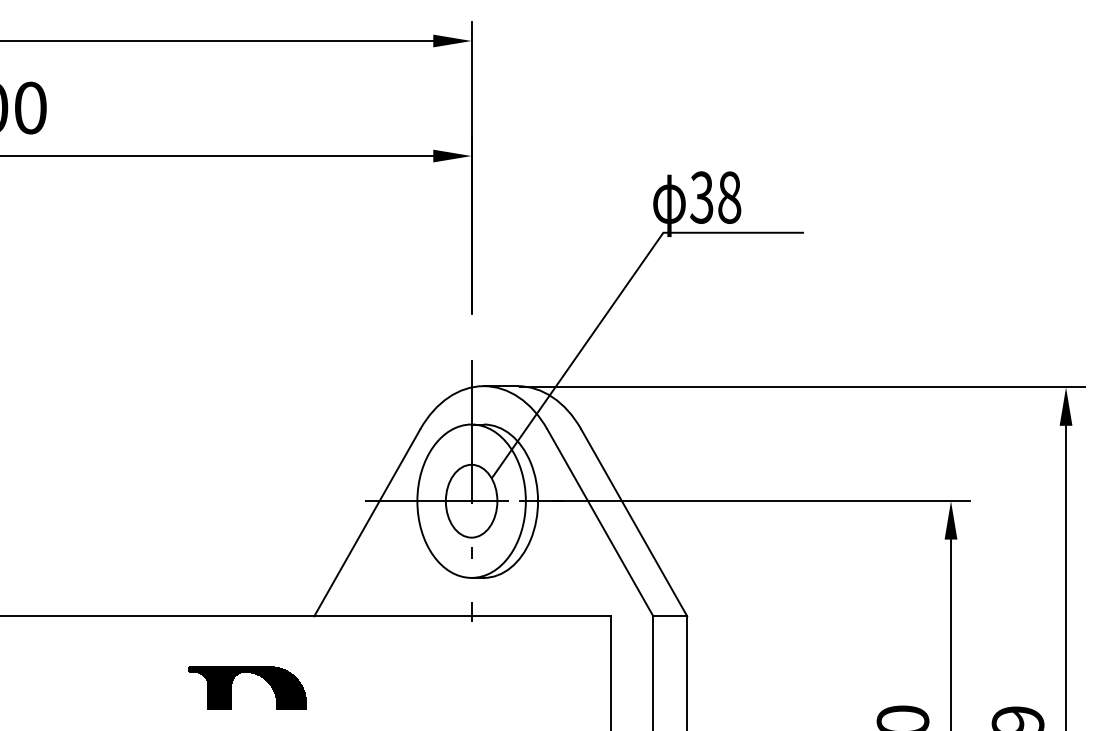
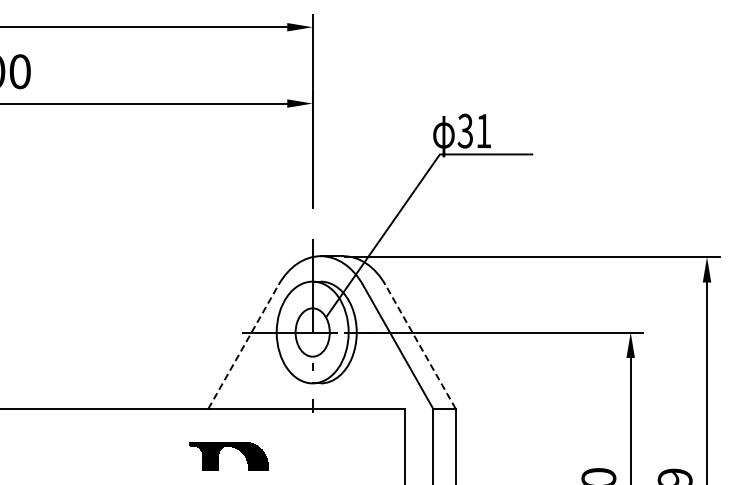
text: (729, 196) -> (483, 130), 38 -> 31
line: (367, 522) -> (243, 346), solid -> dashed
line: (634, 522) -> (420, 346), solid -> dashed
part: (233, 683) -> (219, 453), moved

